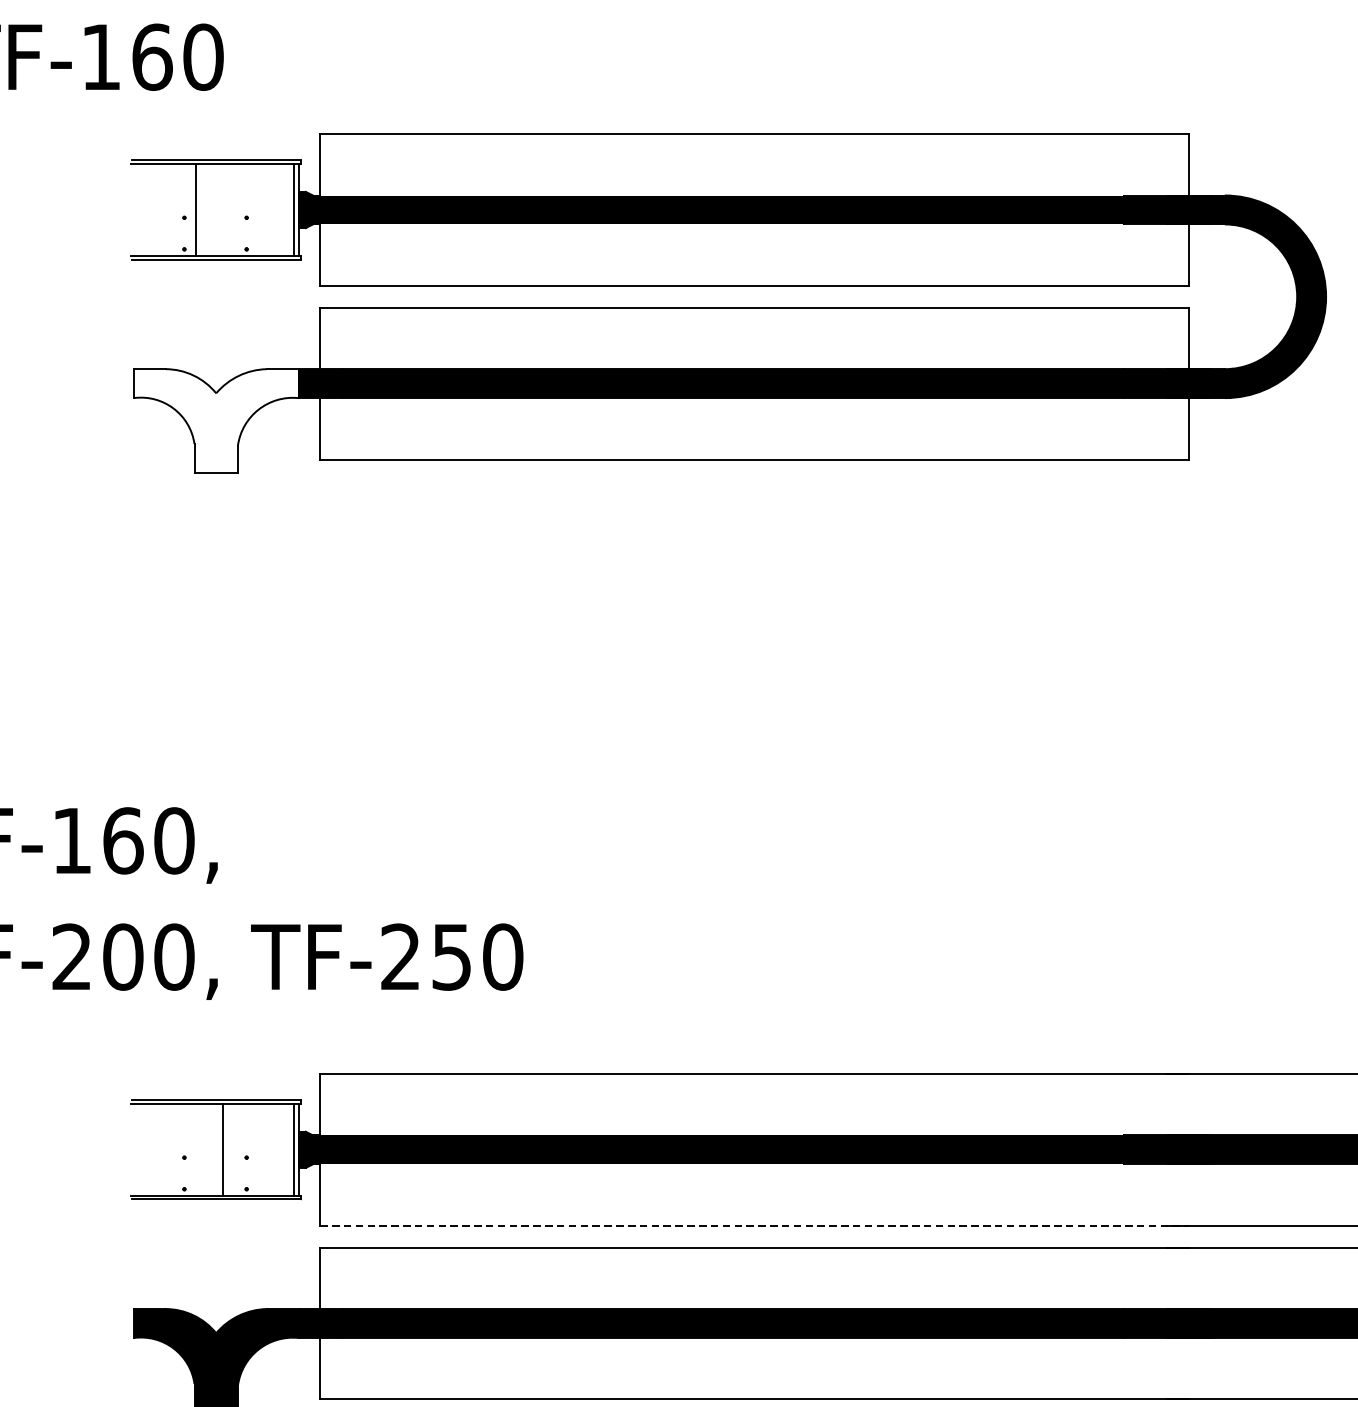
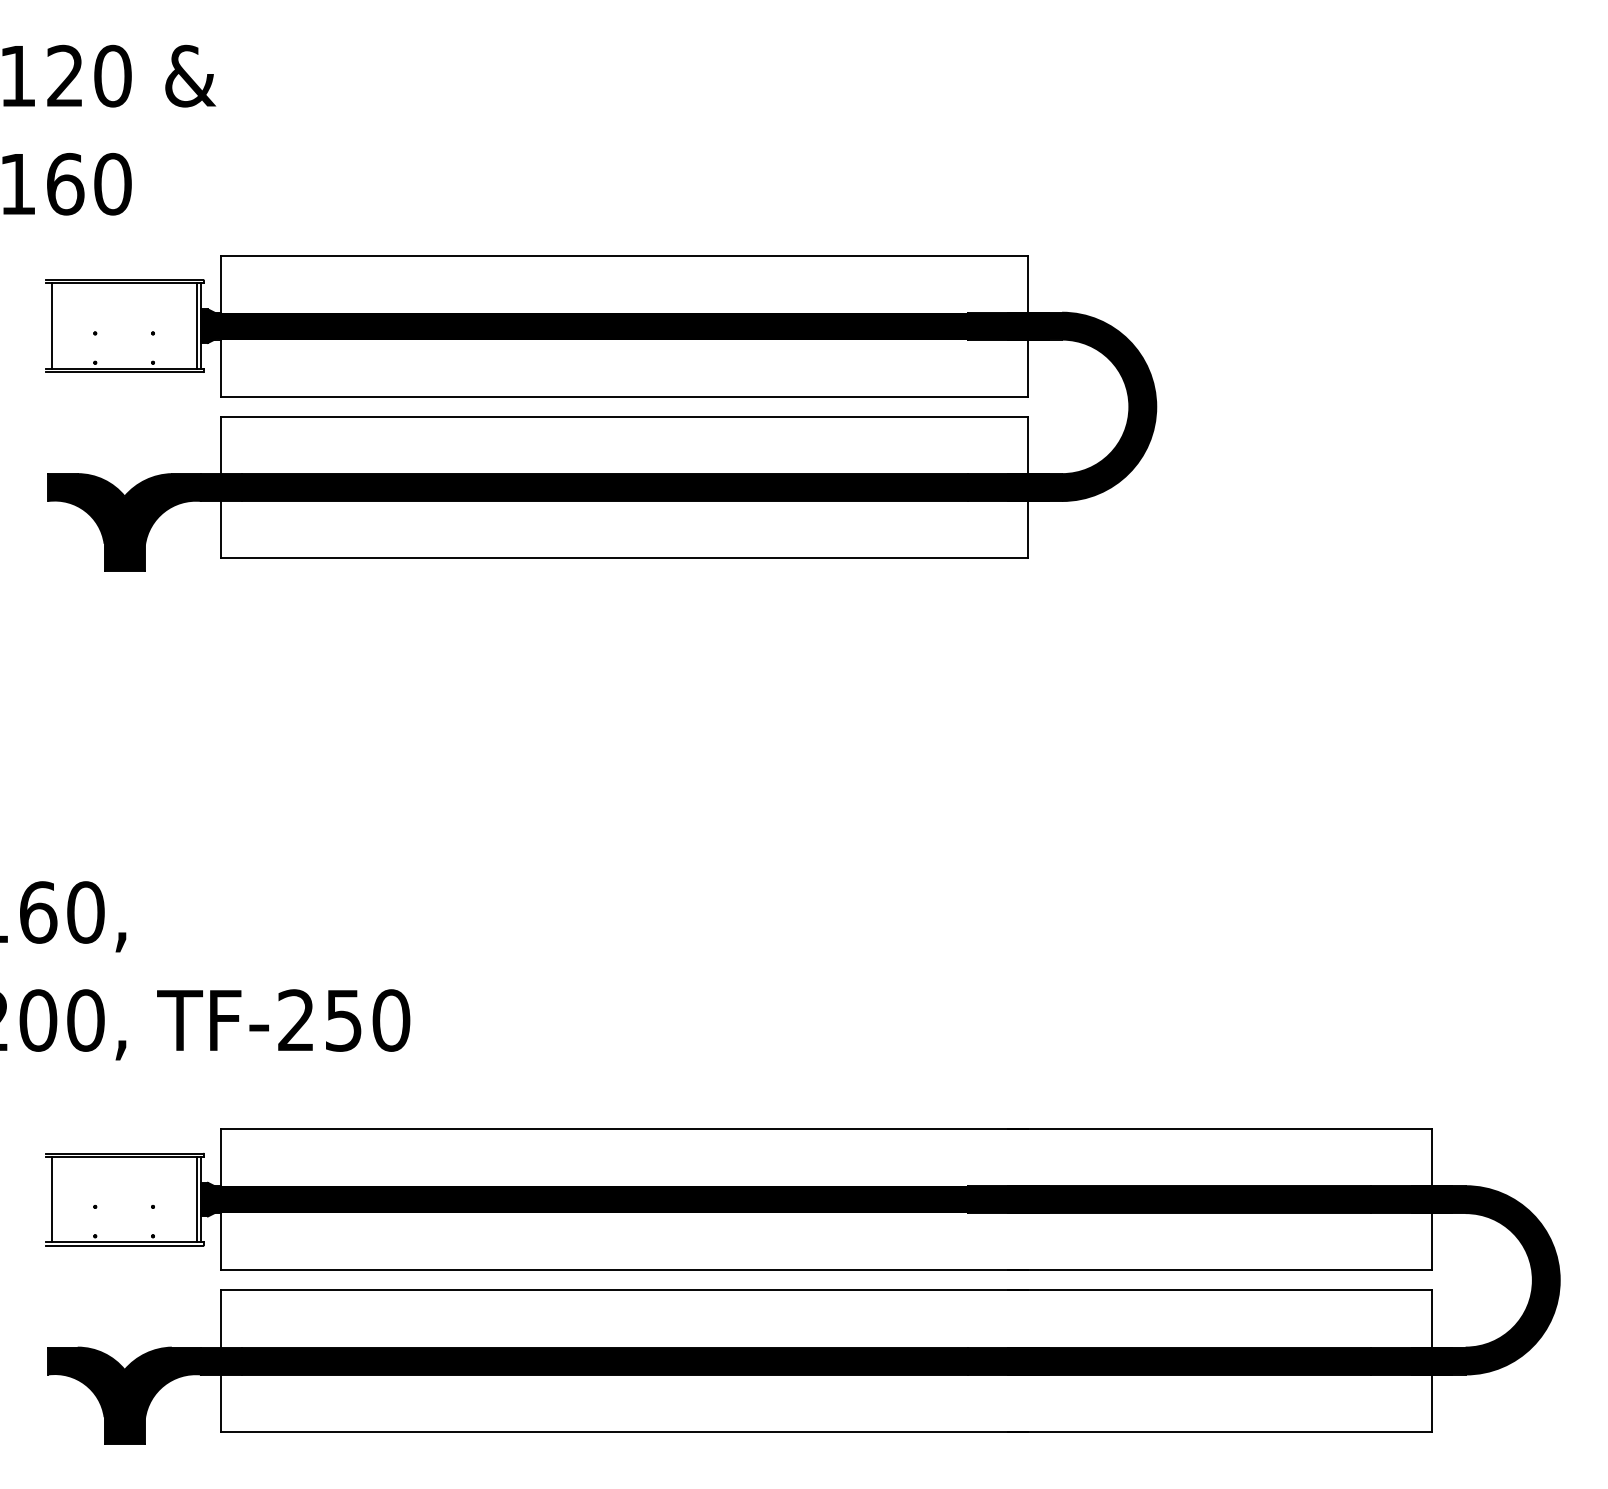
line: (196, 209) -> (52, 325), moved
fill: (215, 421) -> (124, 522), added
line: (223, 1149) -> (52, 1199), moved
line: (753, 1226) -> (624, 1270), dashed -> solid

